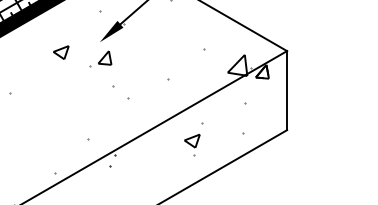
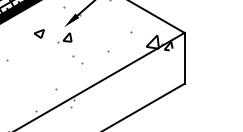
hatch: (189, 114) -> (121, 73), removed

